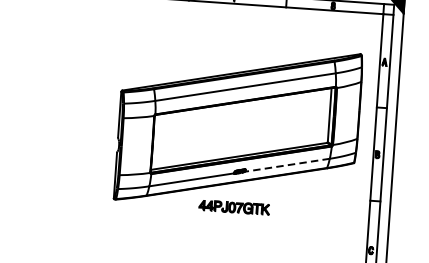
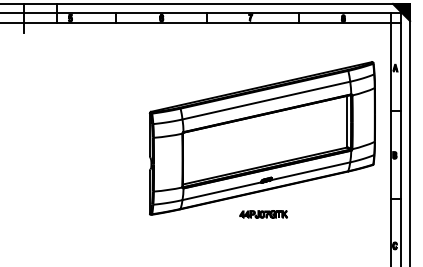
line: (287, 165) -> (310, 171), dashed -> solid
part: (234, 207) -> (263, 214), size x0.71

